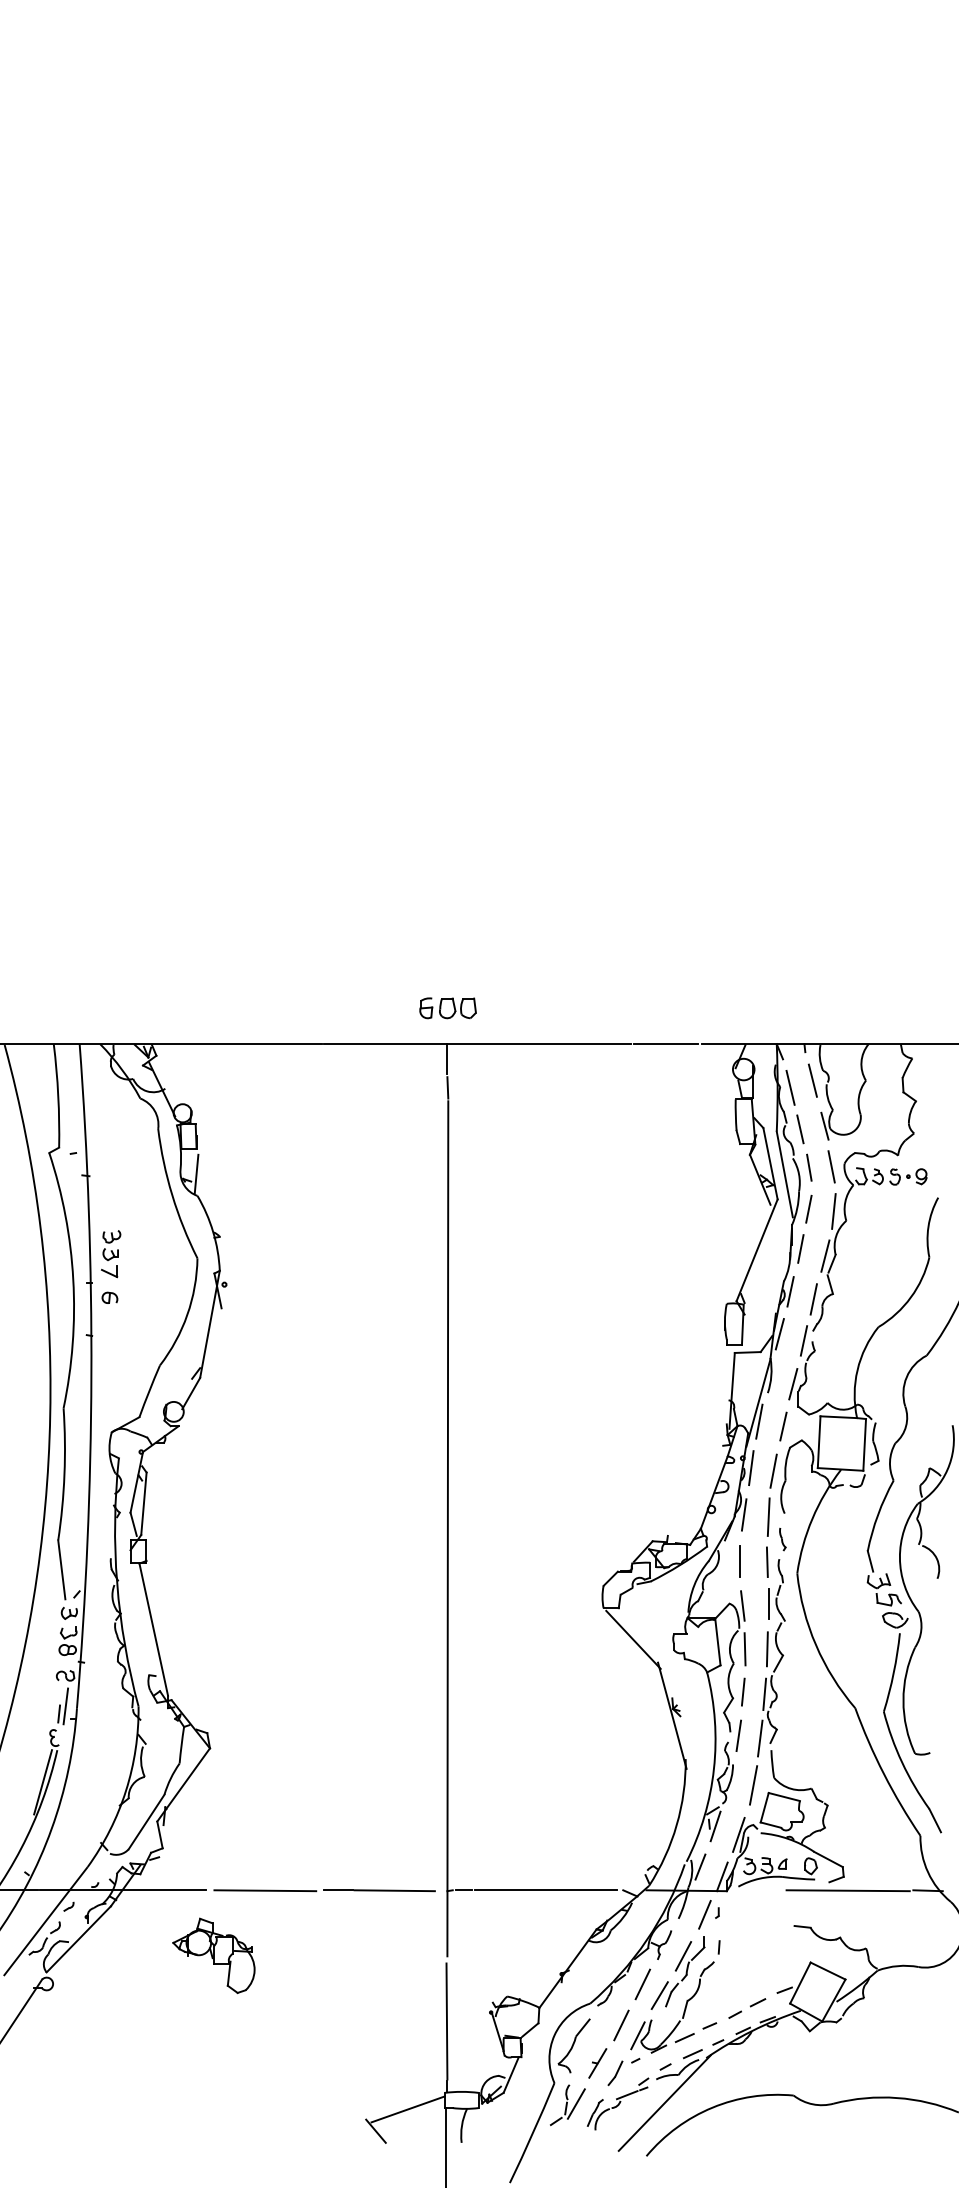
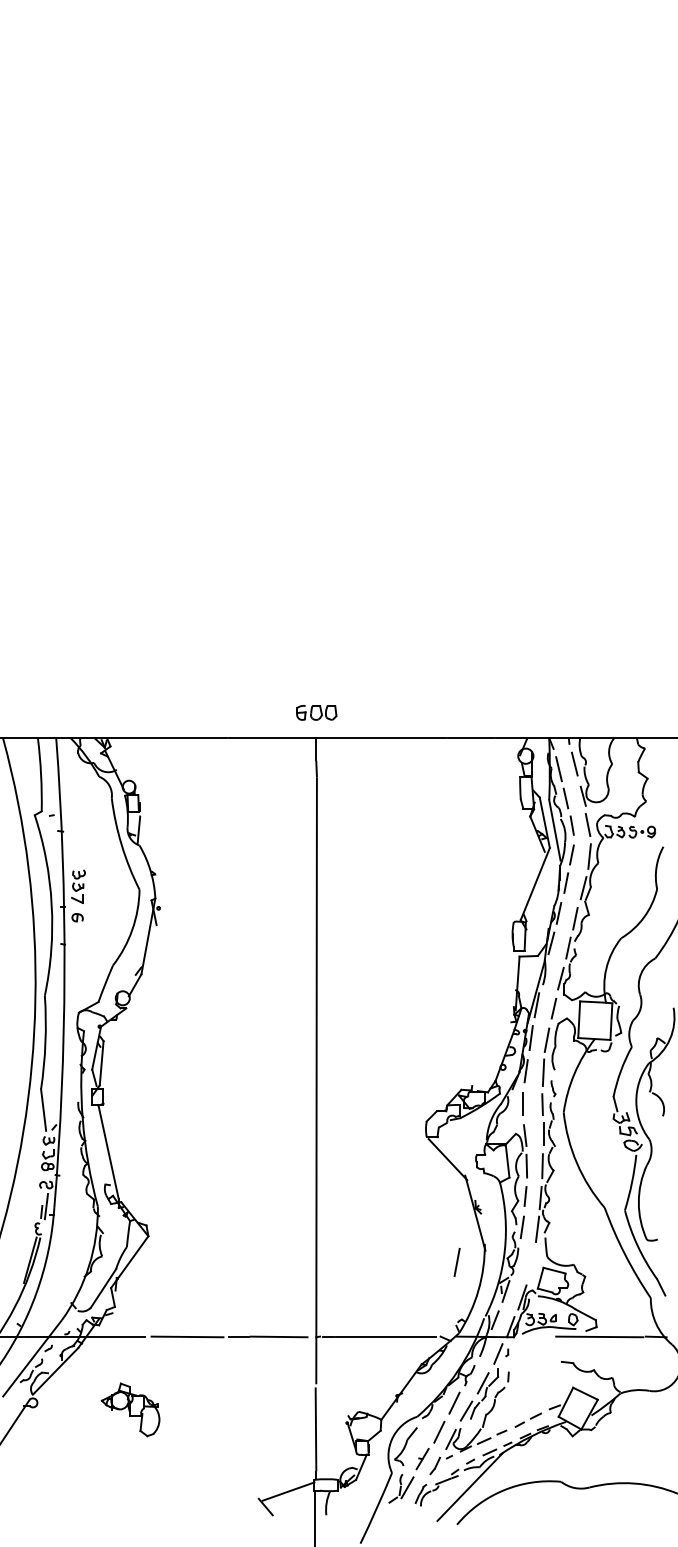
line: (753, 1785) -> (457, 1262), moved
part: (213, 1955) -> (130, 1409), moved

